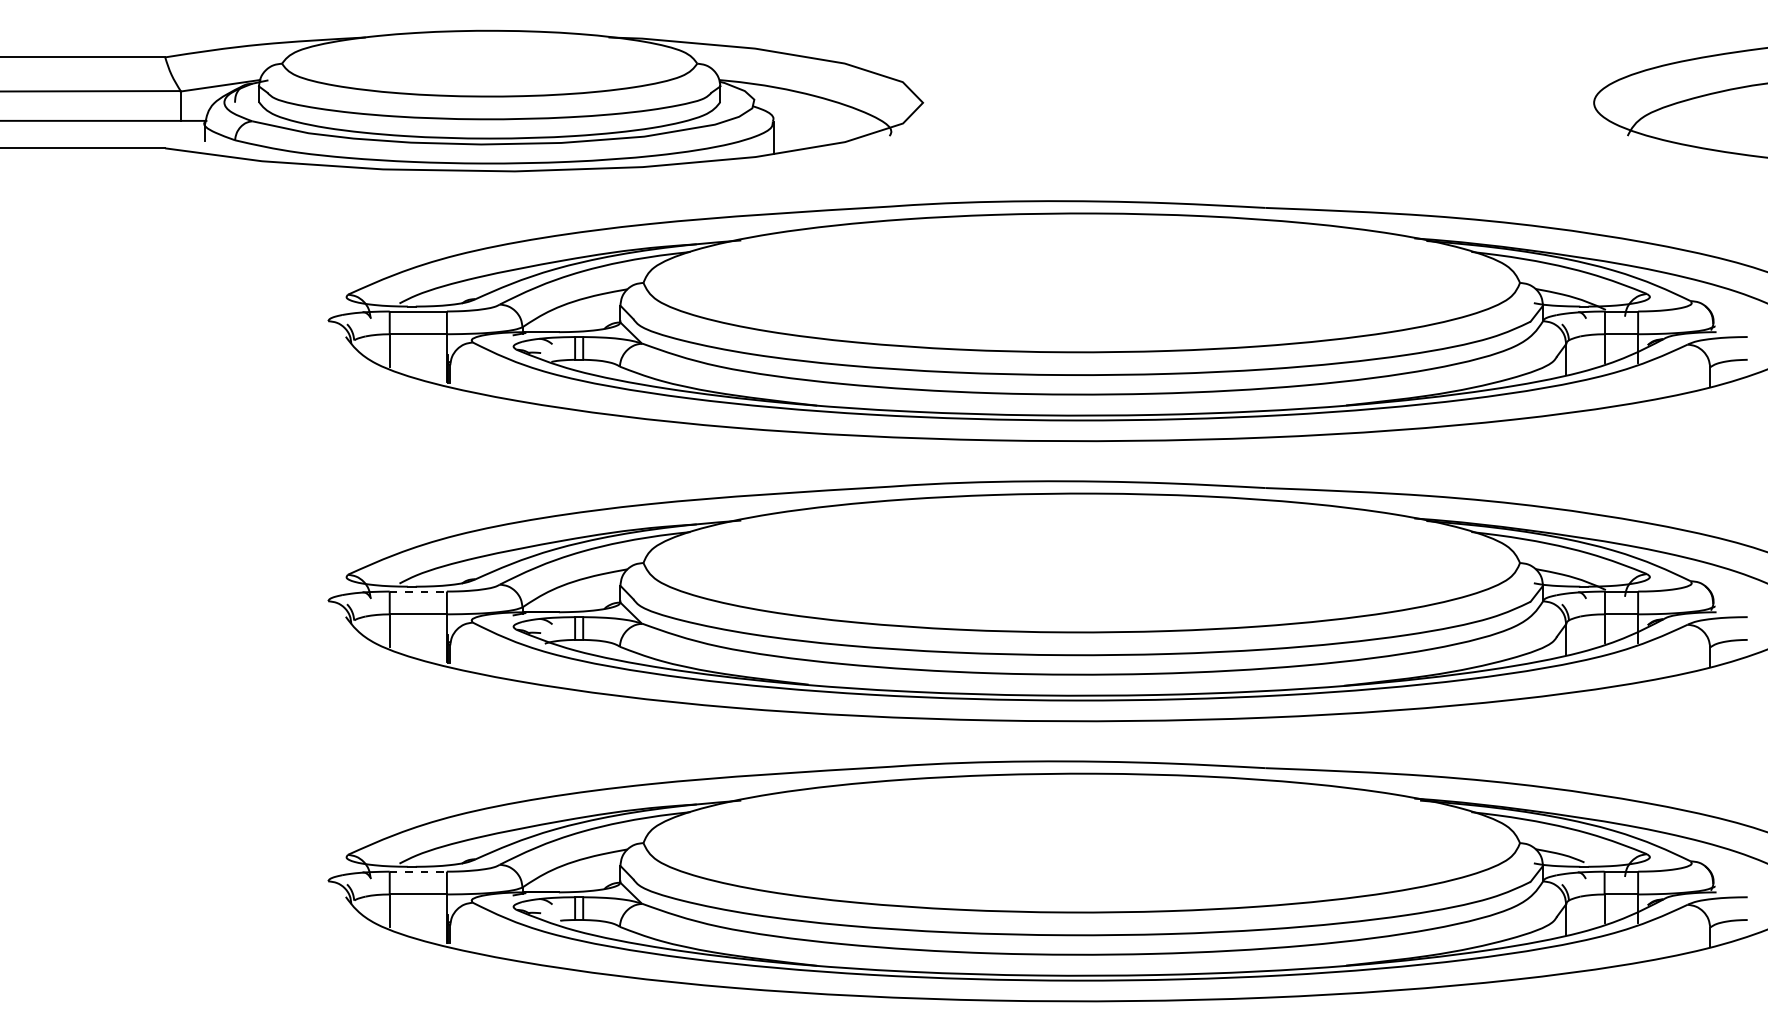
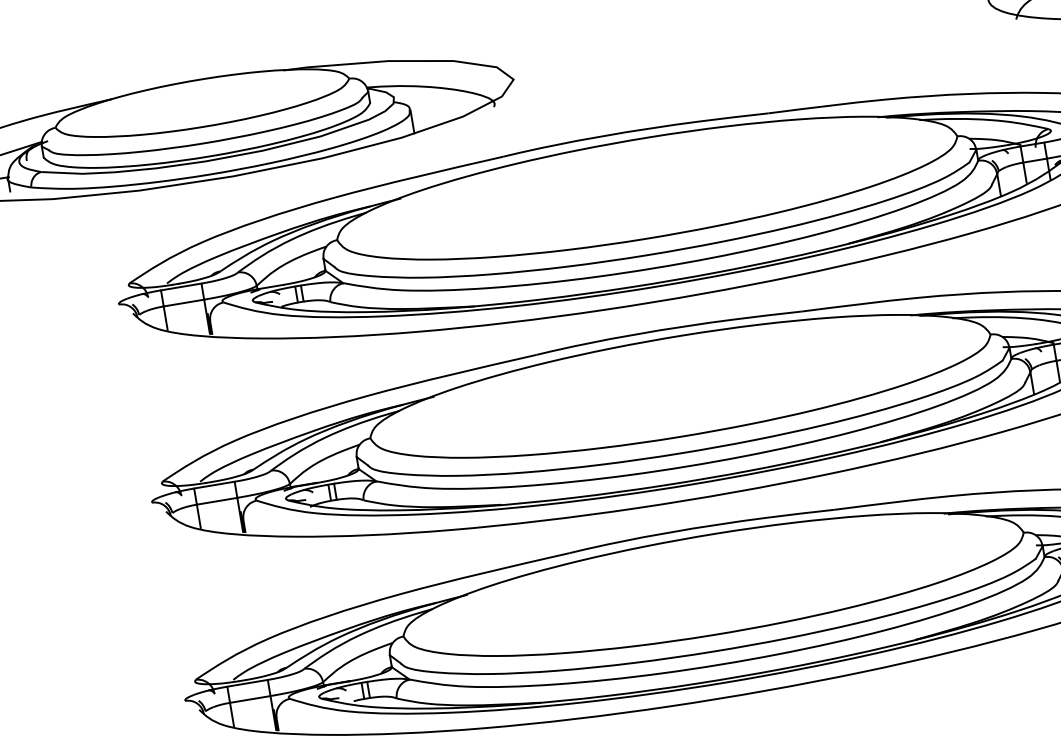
line: (418, 591) -> (214, 485), dashed -> solid
line: (418, 871) -> (247, 683), dashed -> solid

